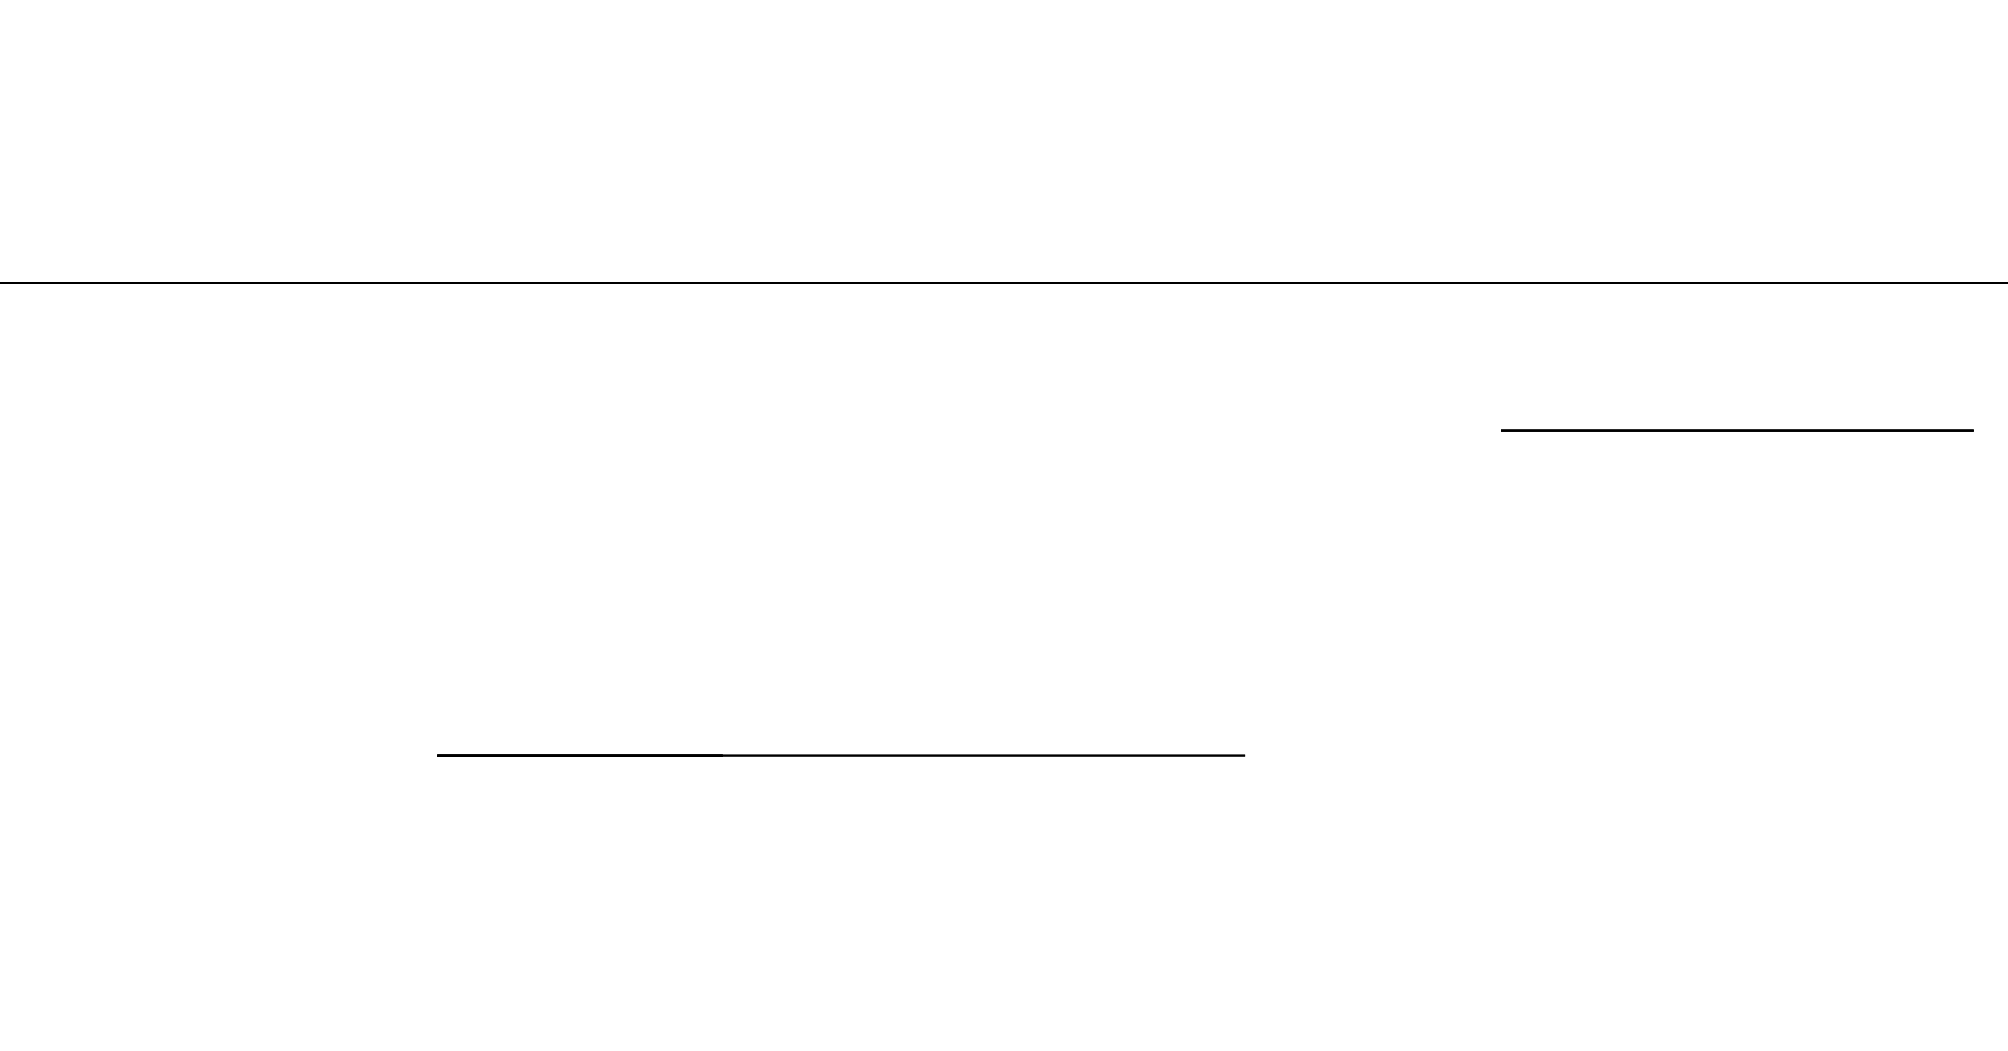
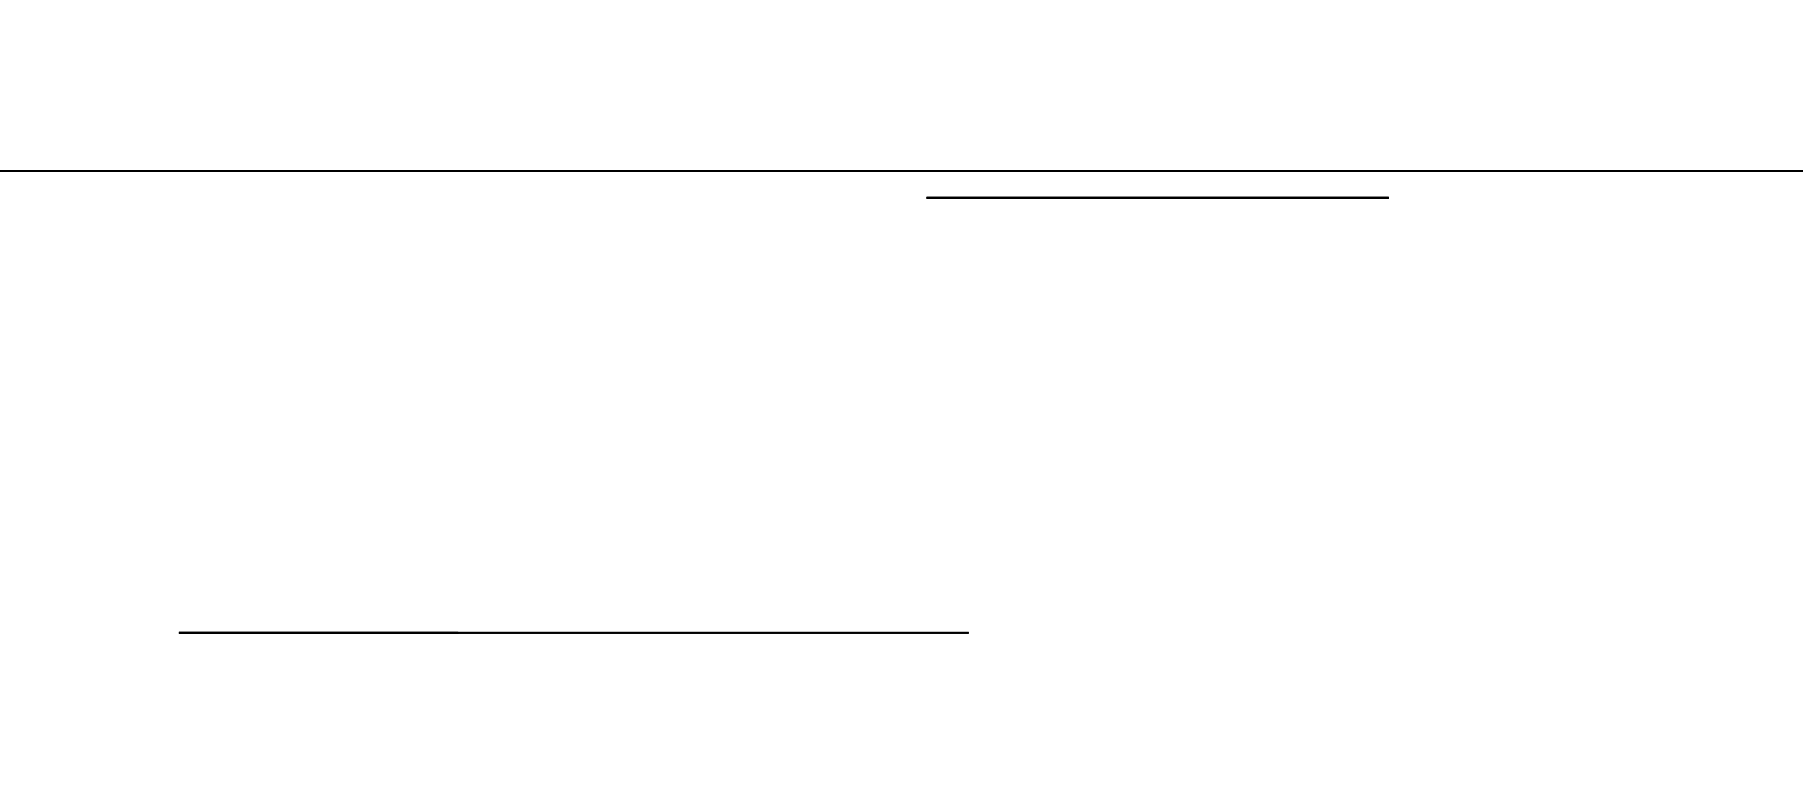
line: (1737, 430) -> (1157, 197), moved

